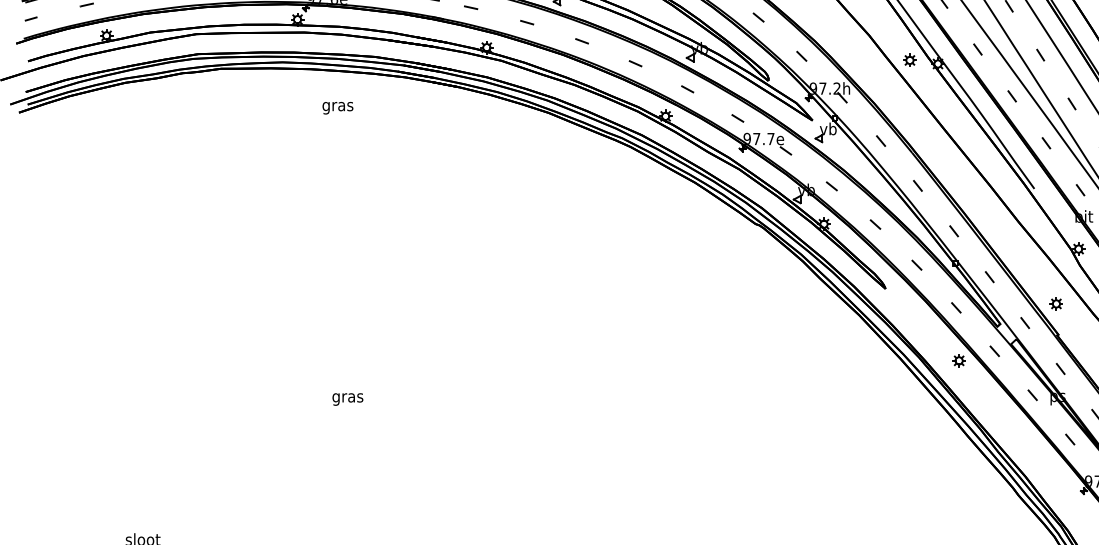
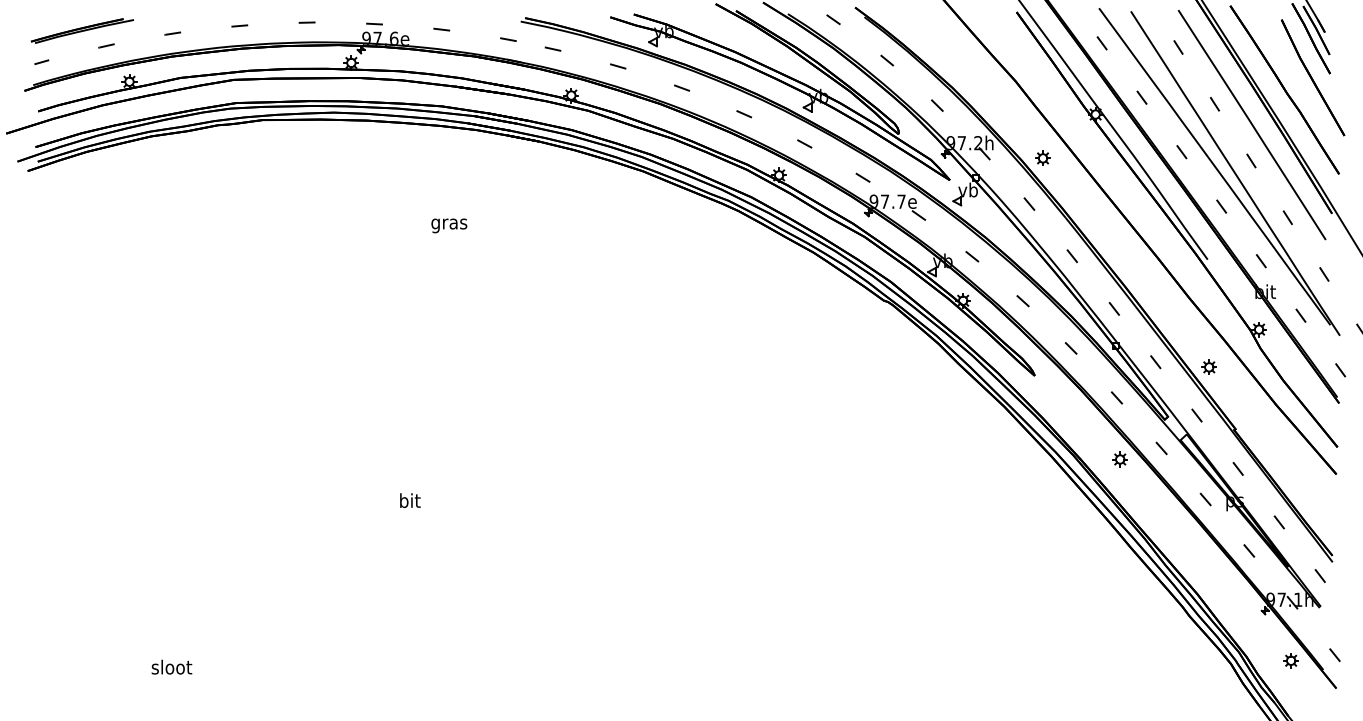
part: (909, 59) -> (1042, 157), moved
text: (338, 107) -> (449, 225), moved
part: (1055, 303) -> (1208, 366), moved
text: (347, 397) -> (409, 502), gras -> bit

